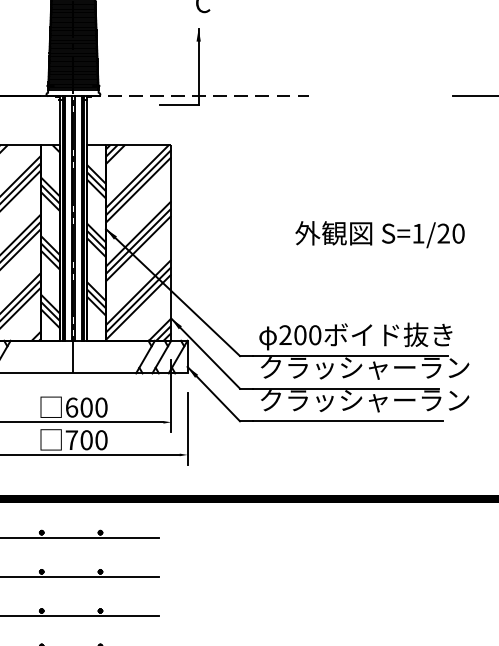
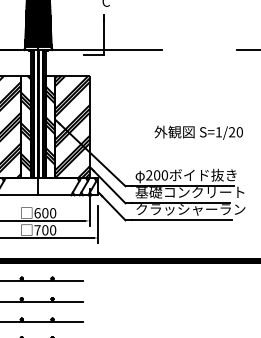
line: (199, 96) -> (104, 50), dashed -> solid
text: (379, 234) -> (198, 132), moved
text: (364, 367) -> (190, 192), クラッシャーラン -> 基礎コンクリート

